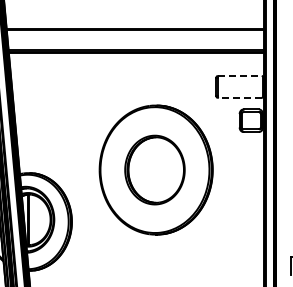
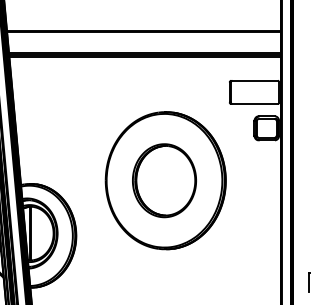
line: (239, 75) -> (254, 80), dashed -> solid
line: (239, 97) -> (254, 103), dashed -> solid

